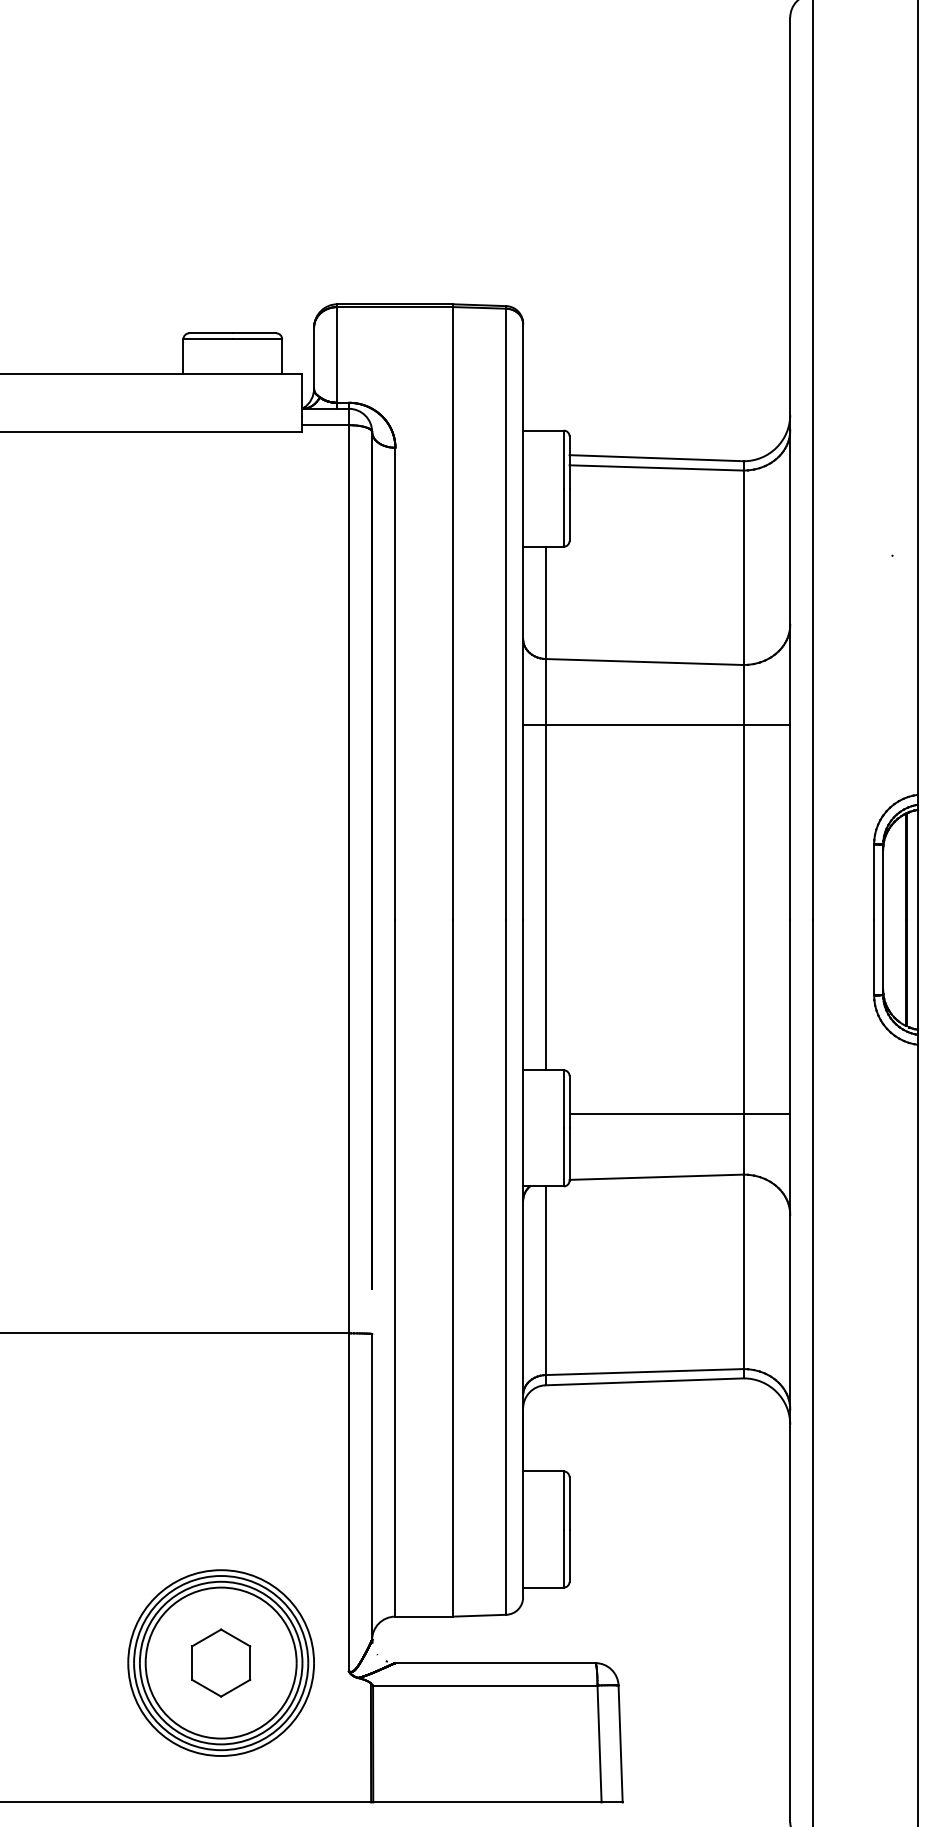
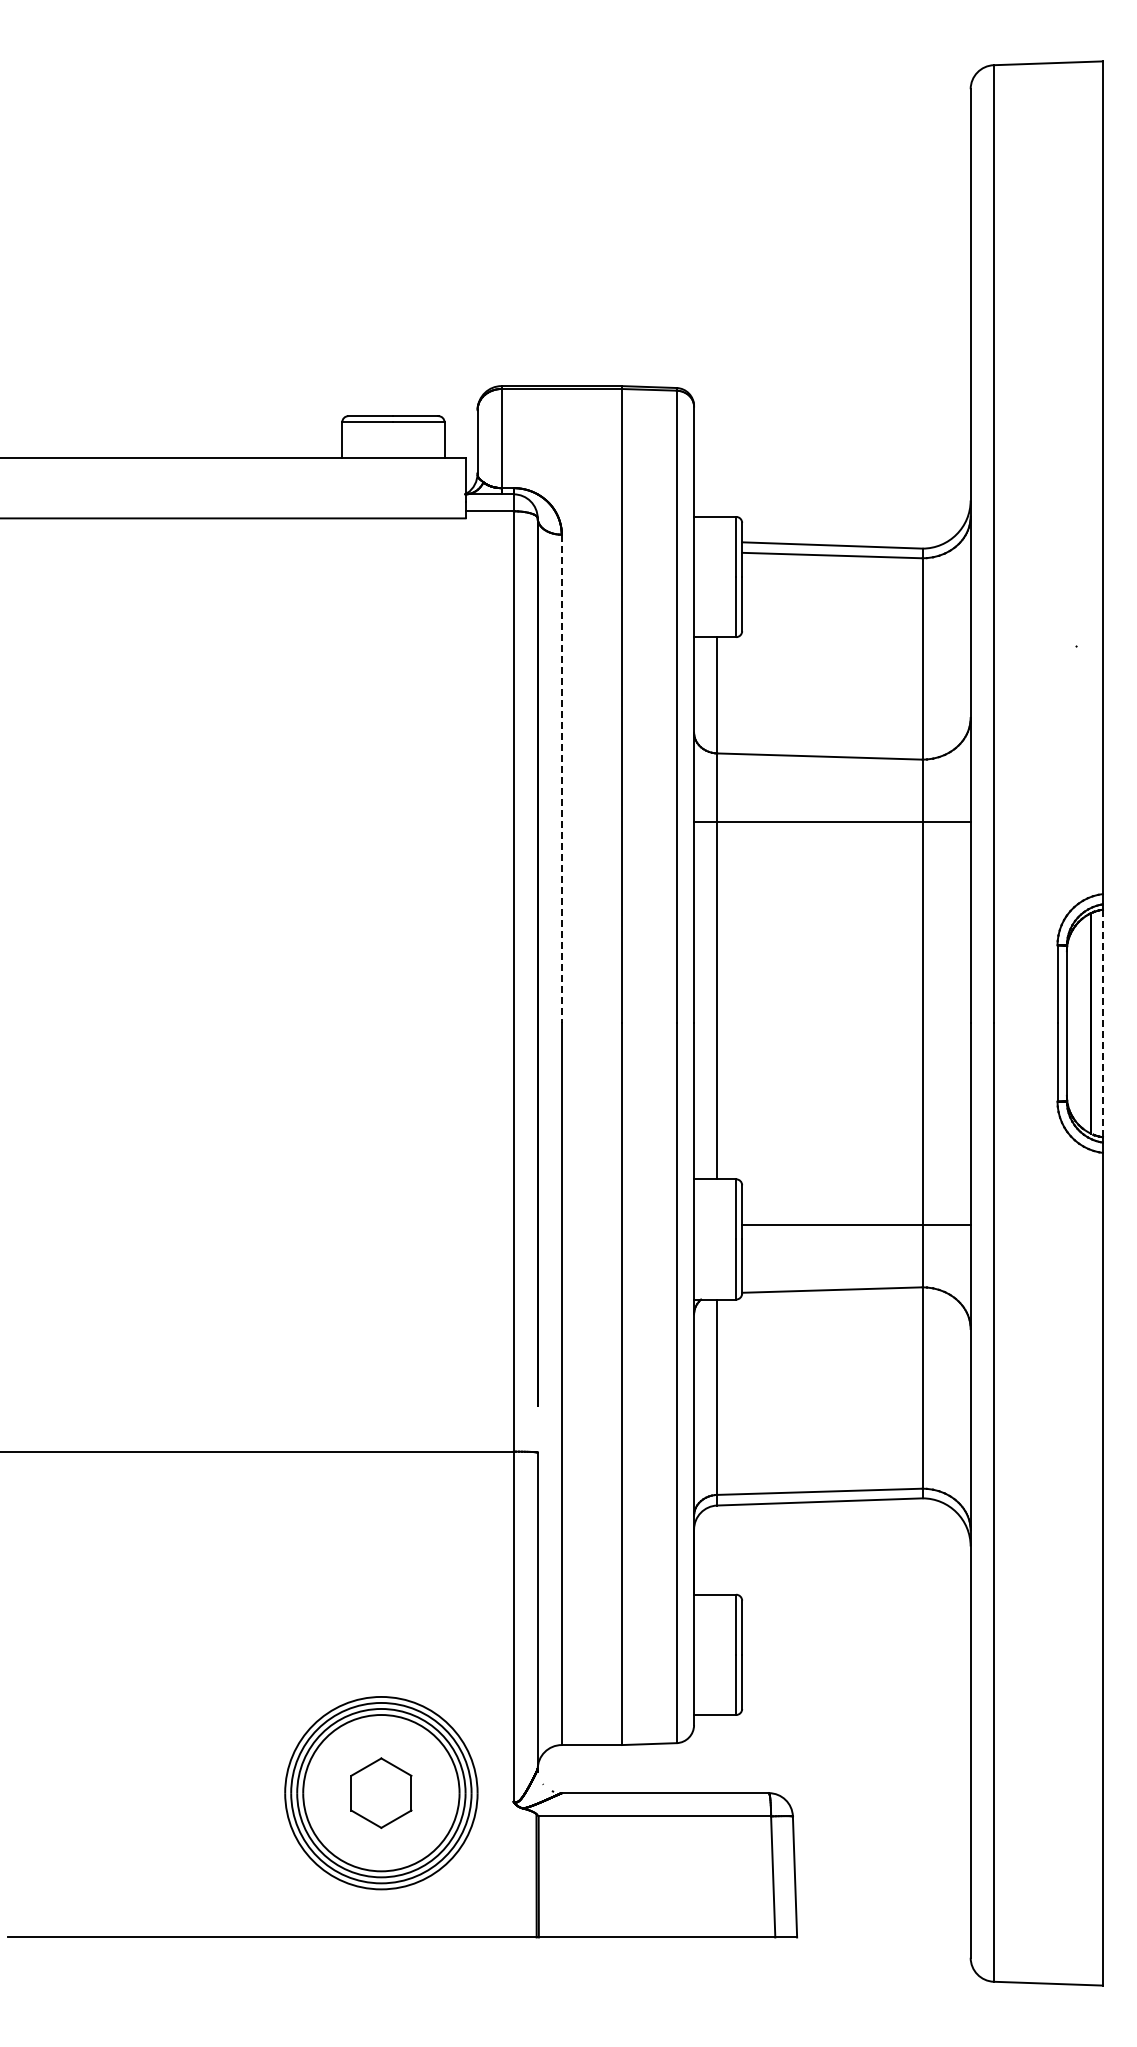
line: (395, 684) -> (561, 779), solid -> dashed
line: (917, 919) -> (1102, 1023), solid -> dashed

